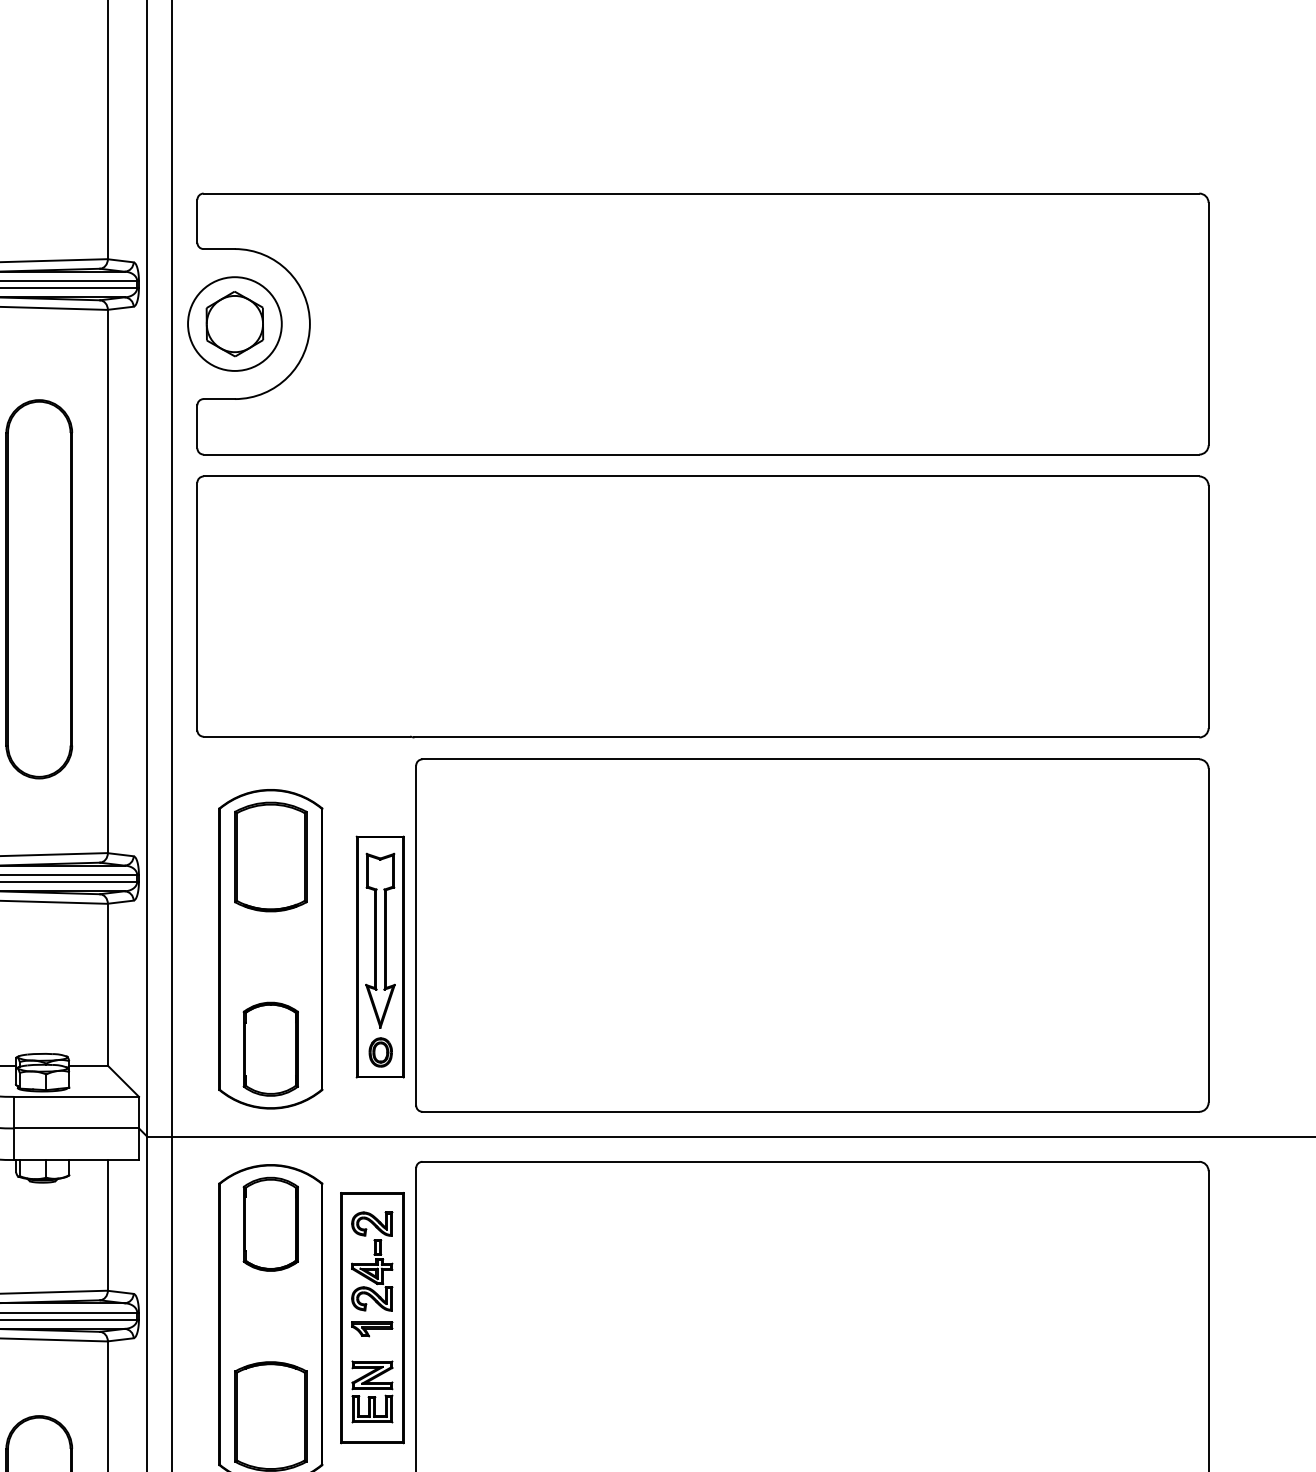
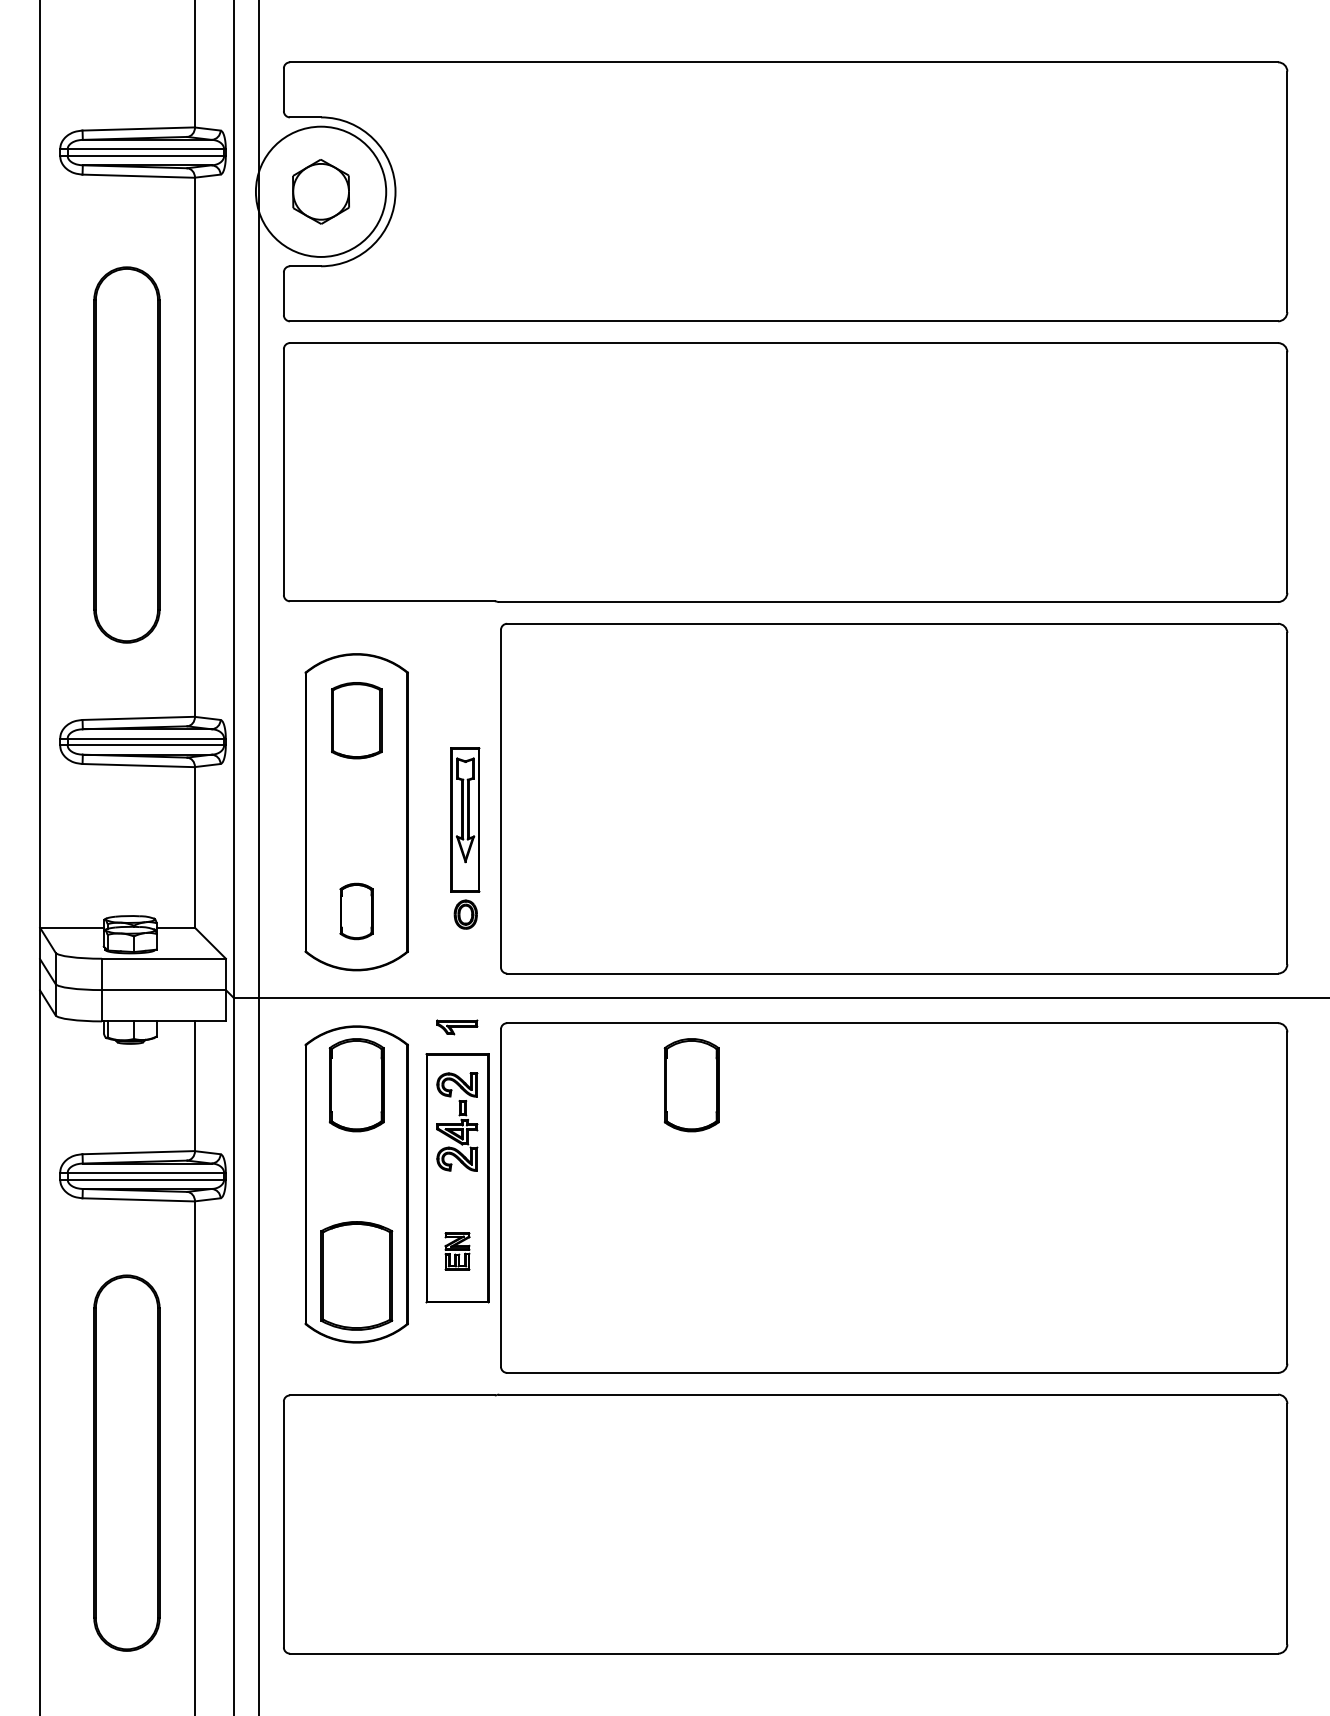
circle: (234, 323) -> (320, 191), size x1.4
part: (270, 856) -> (356, 720), size x0.7
part: (380, 956) -> (465, 819), size x0.6
part: (270, 1049) -> (356, 911), size x0.6
part: (608, 1224) -> (691, 1085), added
part: (372, 1329) -> (457, 1027), moved
part: (372, 1391) -> (457, 1251), size x0.6

